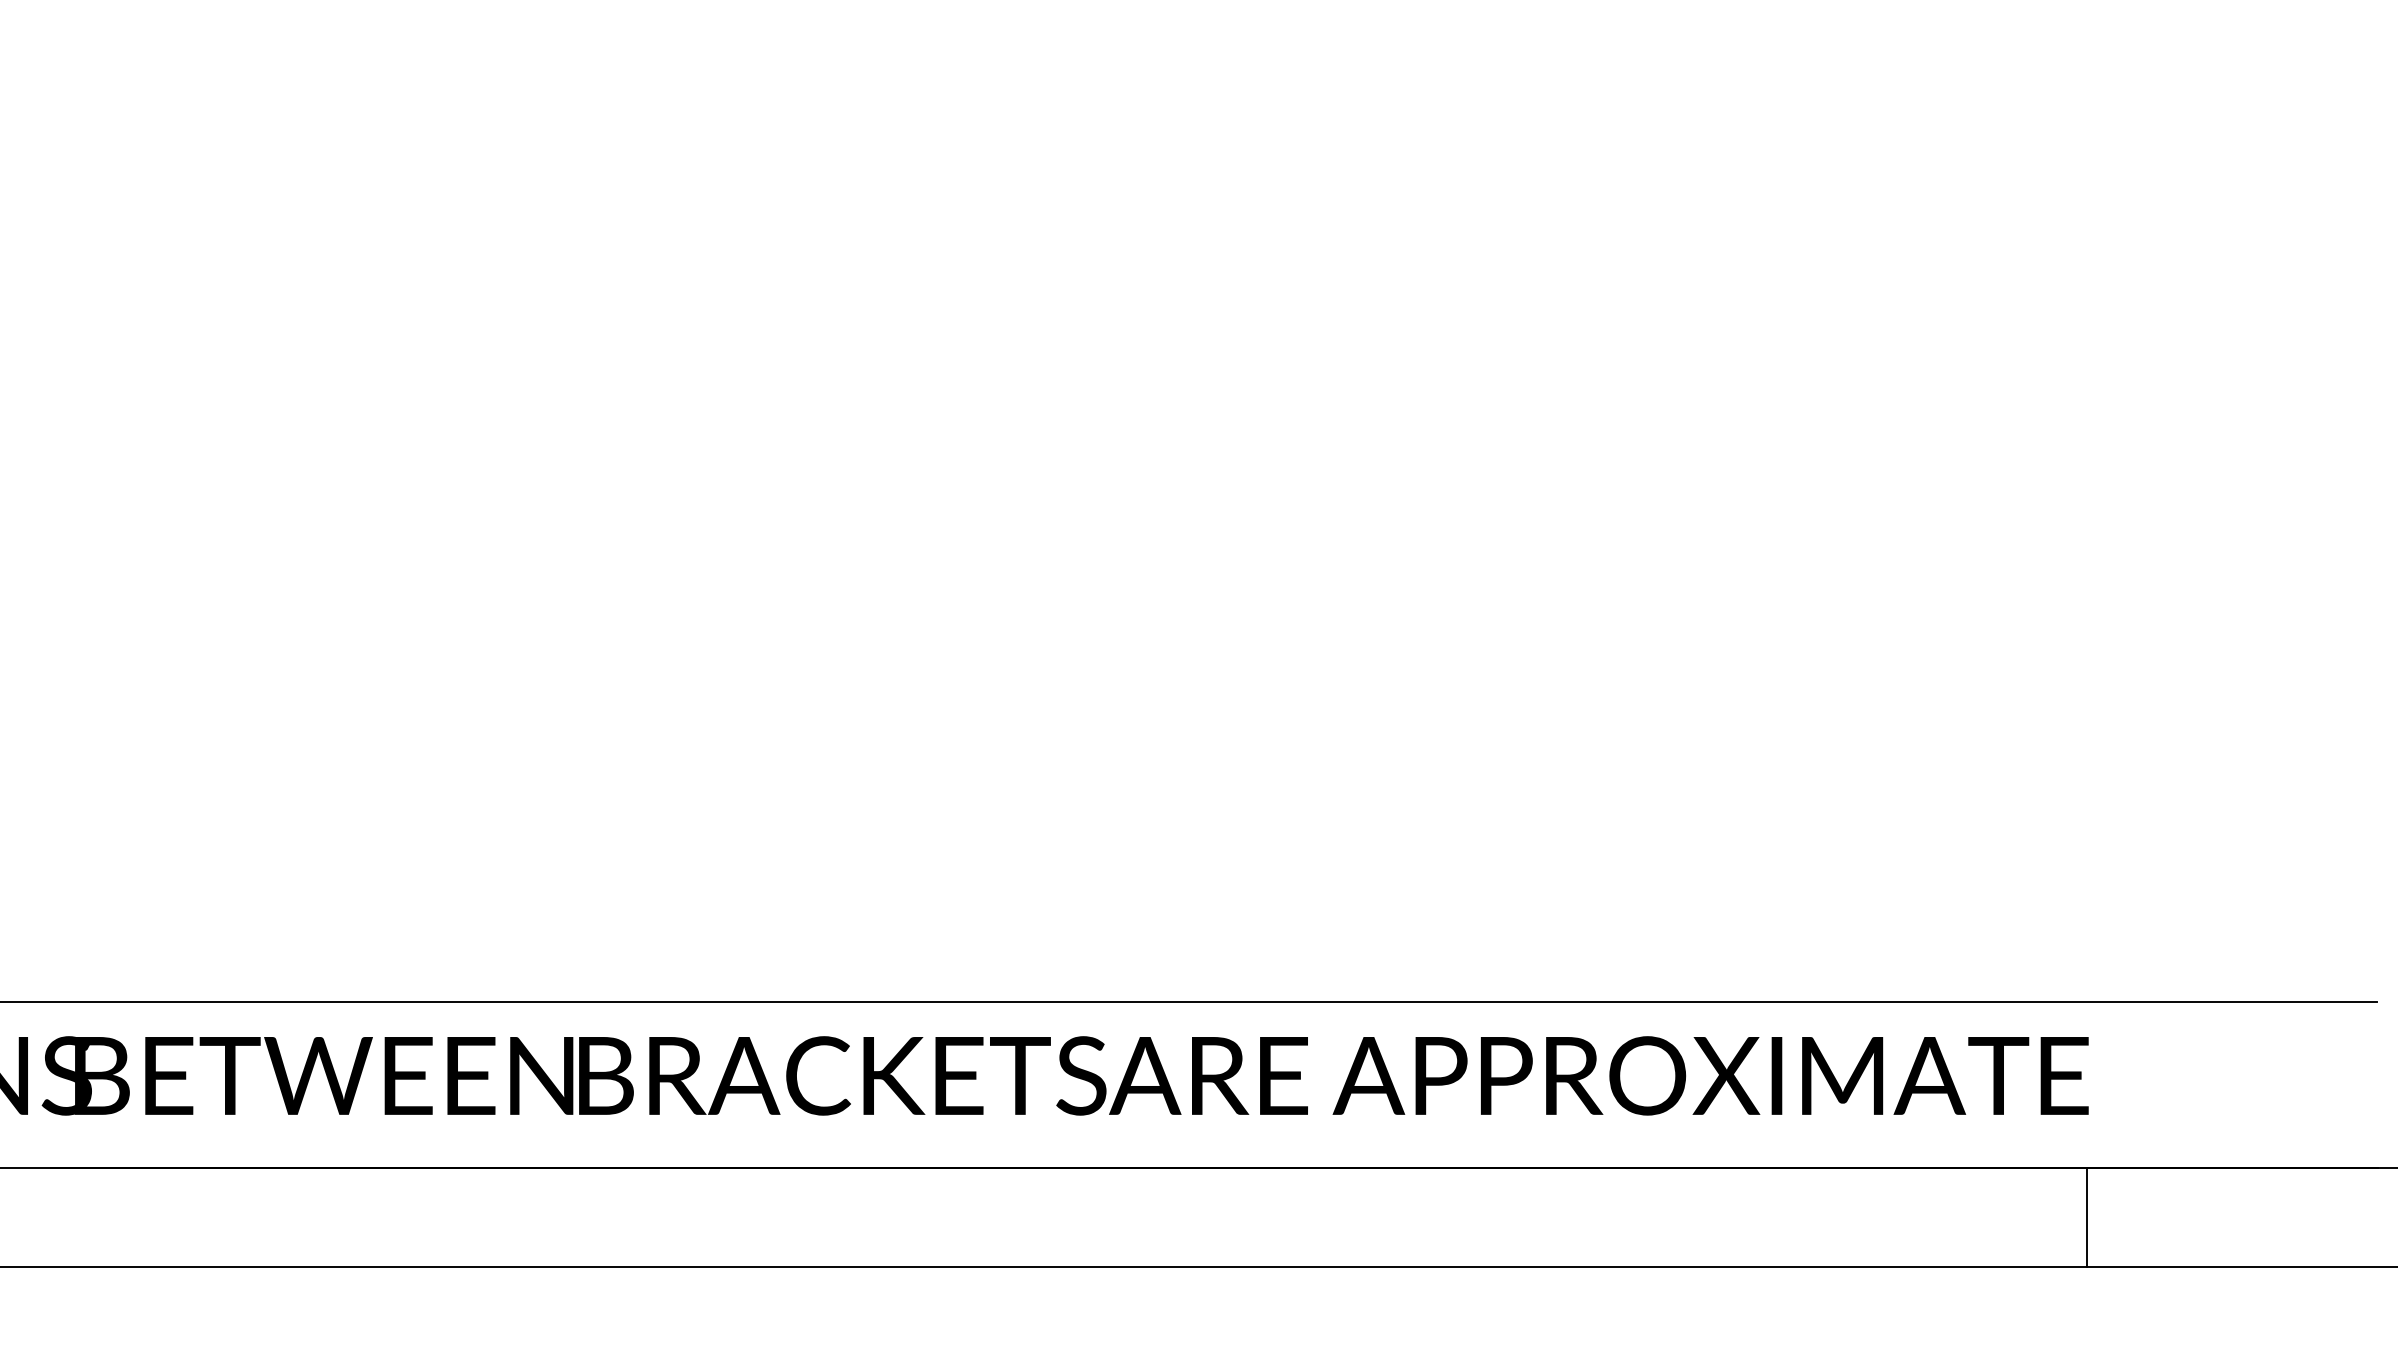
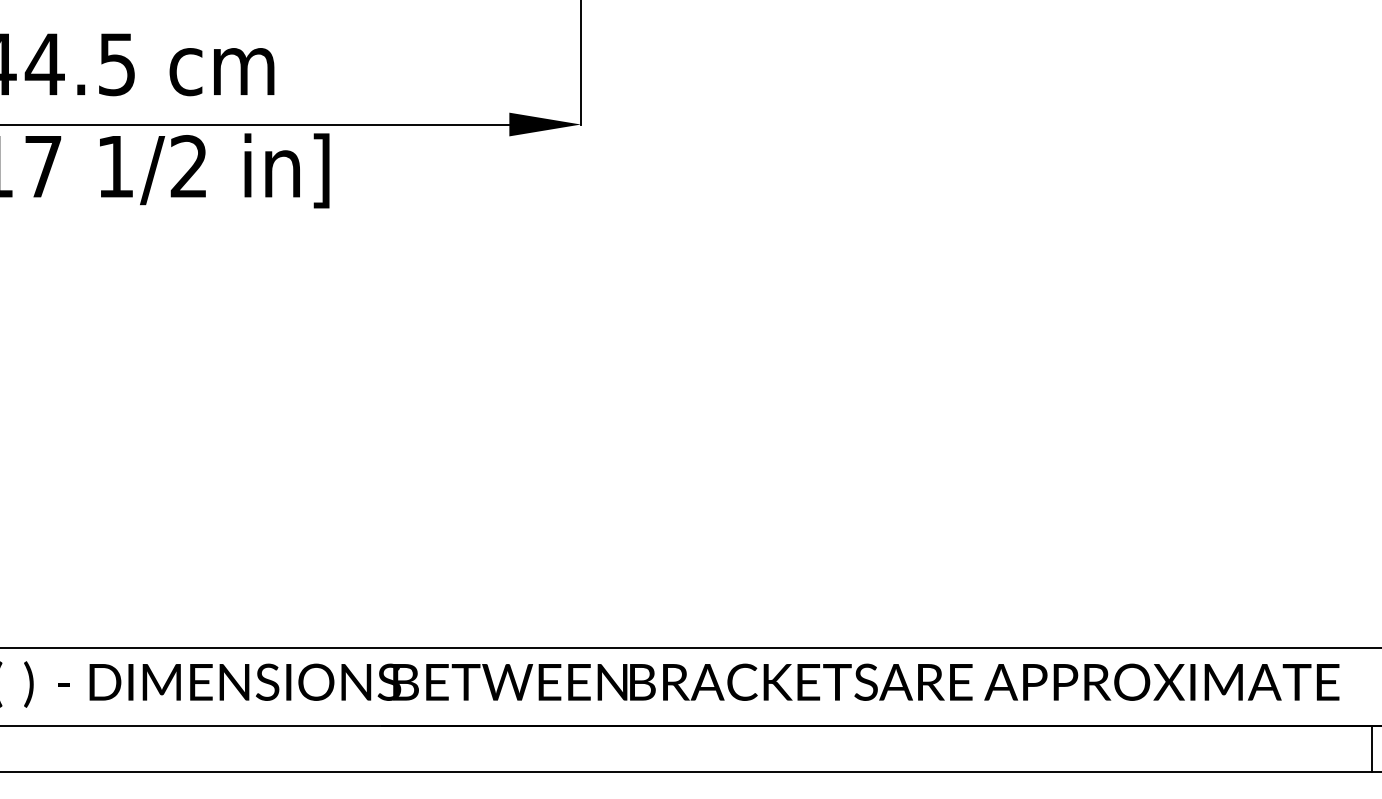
line: (2086, 1216) -> (1371, 748), moved

